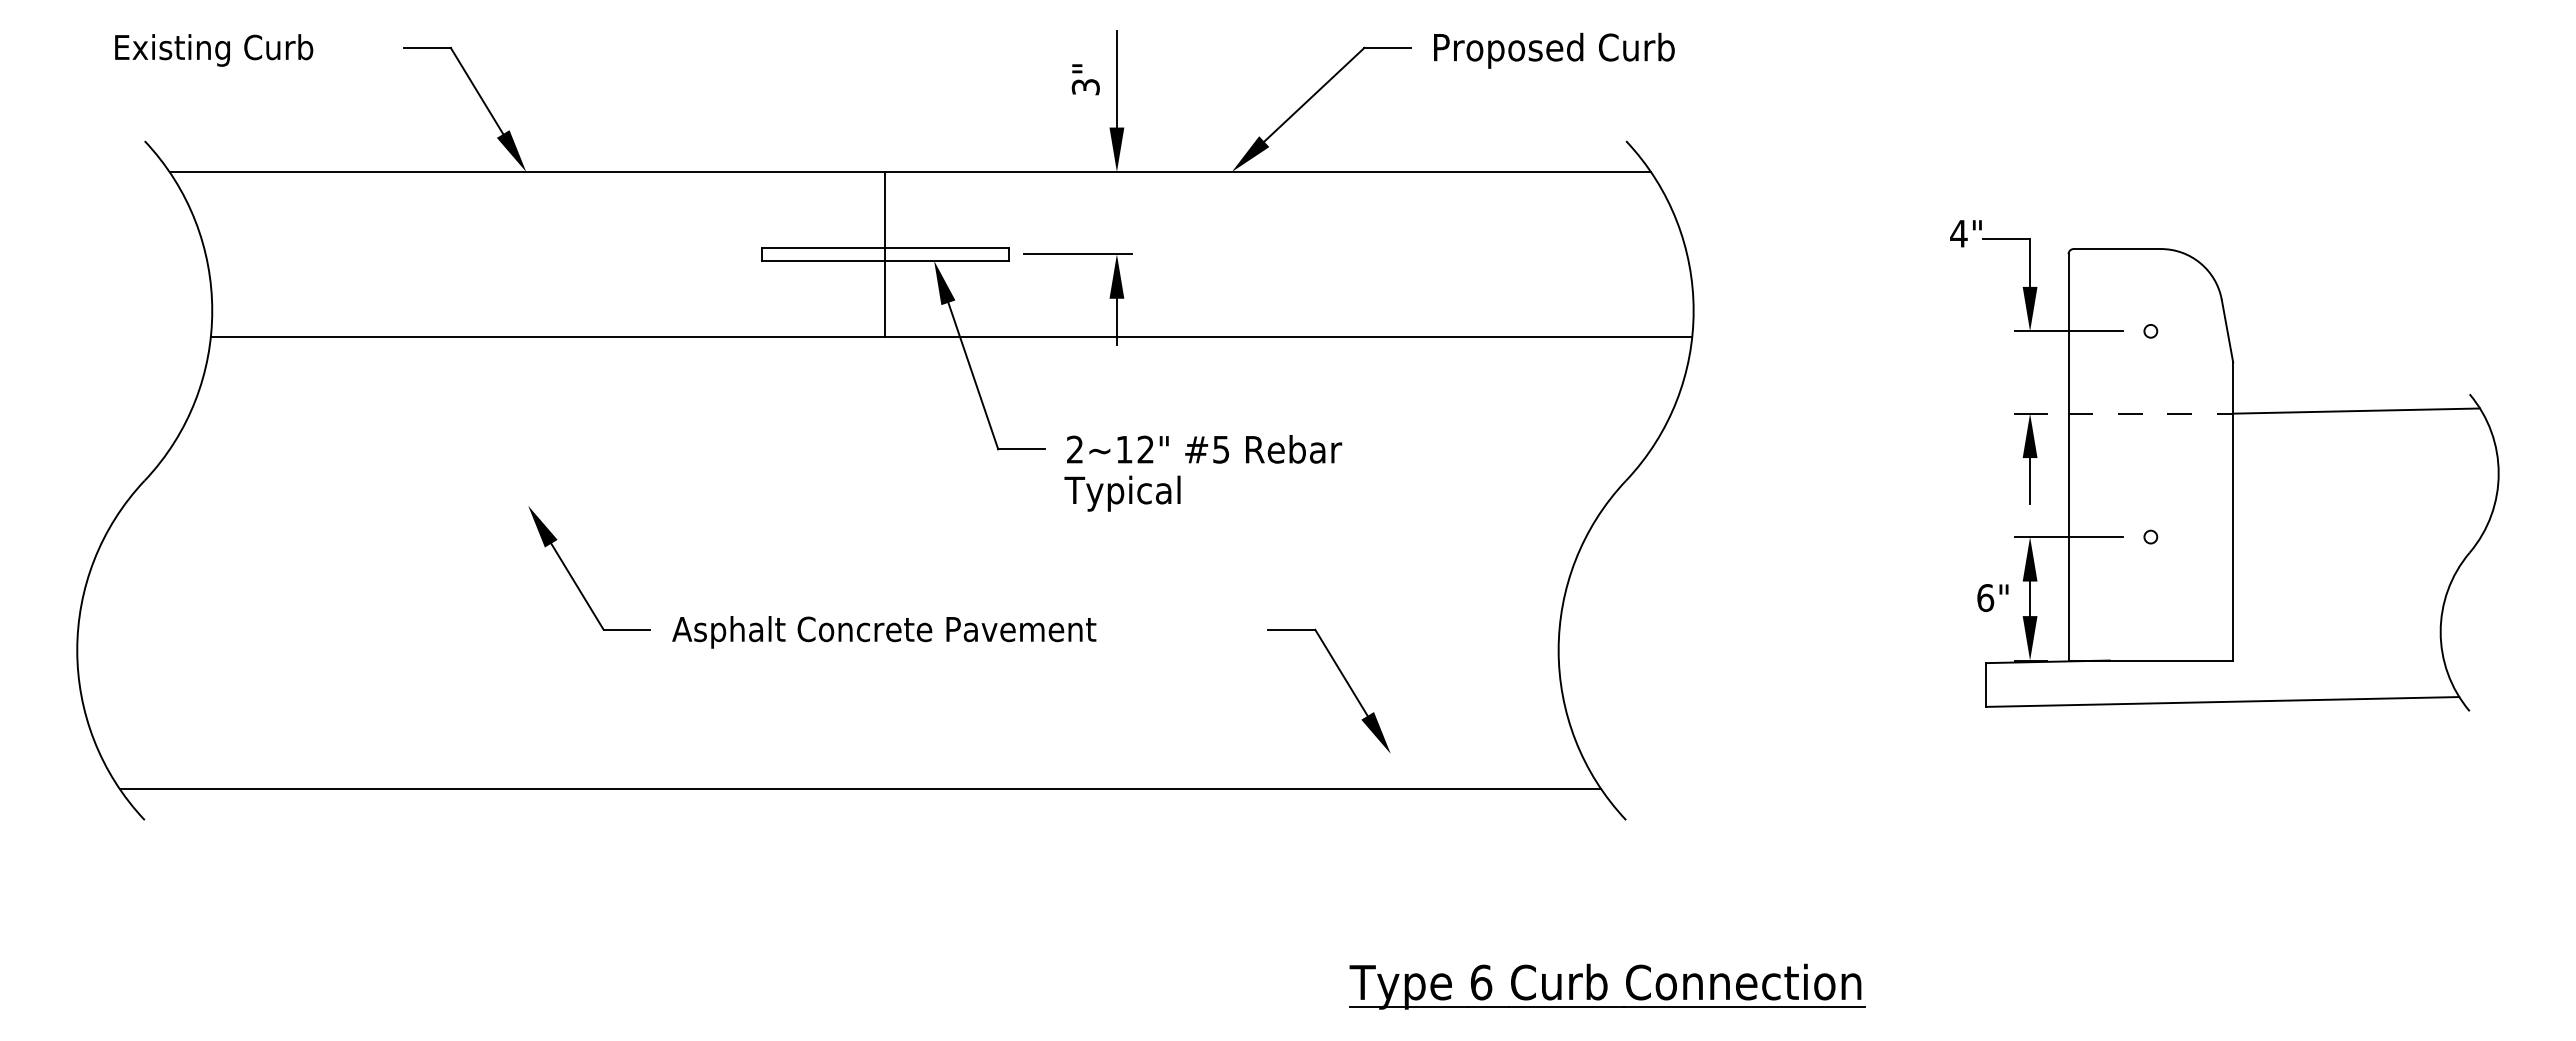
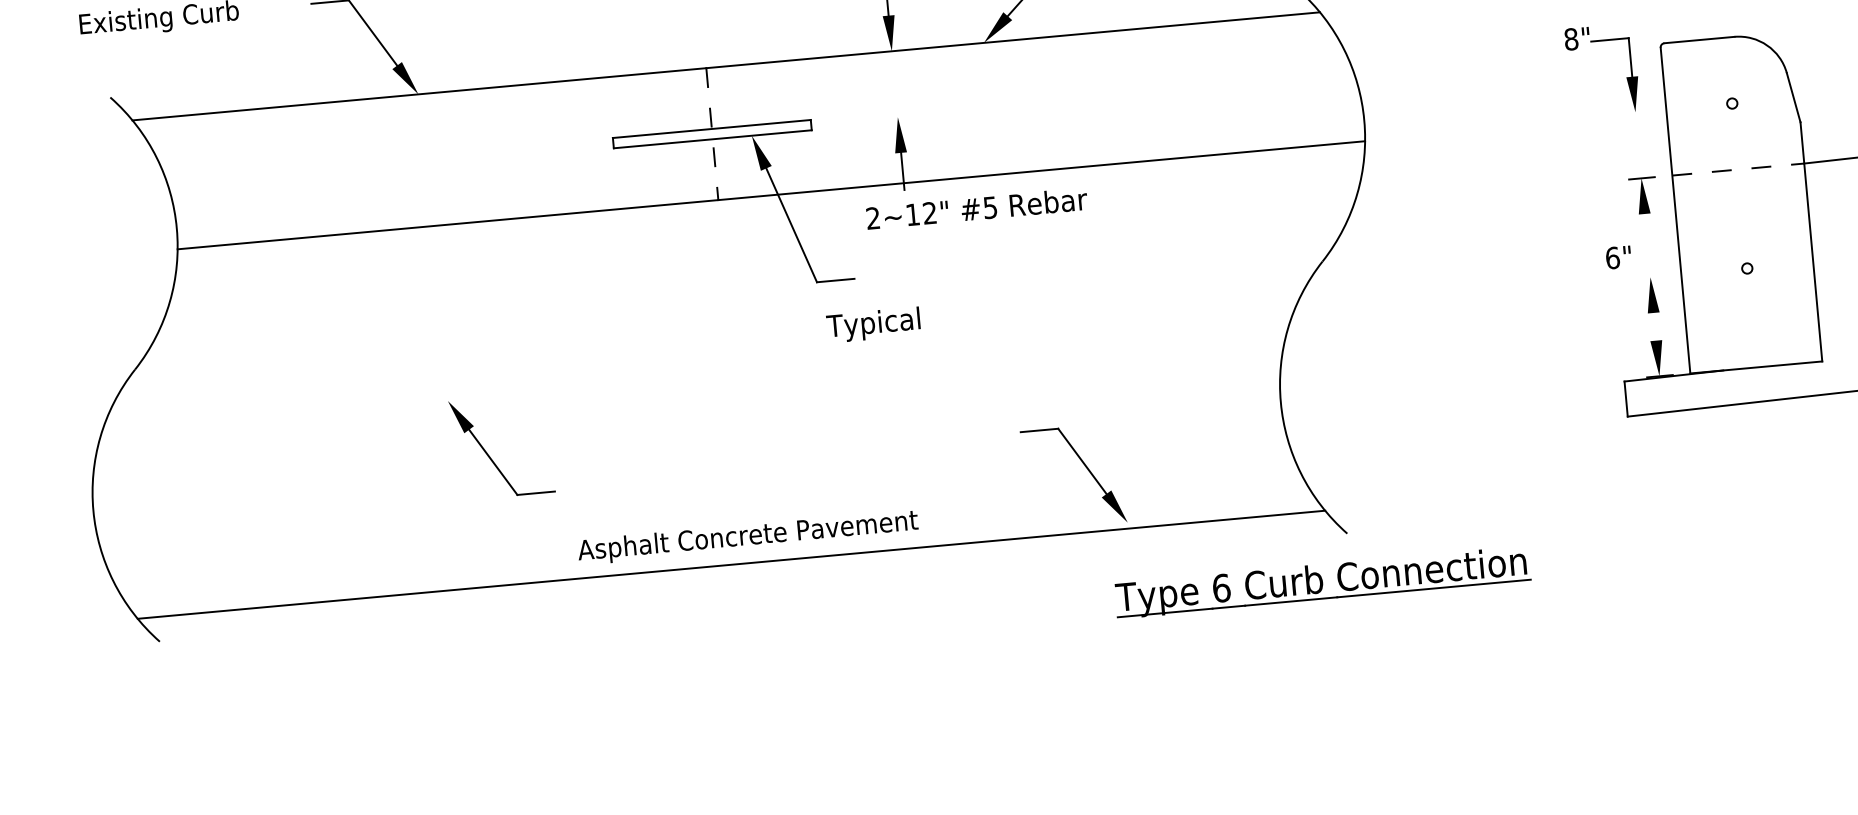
text: (1958, 233) -> (1570, 39), 4" -> 8"
line: (885, 254) -> (712, 134), solid -> dashed
line: (1078, 254) -> (867, 120), removed
line: (2068, 331) -> (1666, 109), removed
text: (1204, 449) -> (976, 208), moved
line: (2030, 481) -> (1646, 232), removed
text: (1122, 493) -> (873, 324), moved
line: (2068, 537) -> (1681, 274), removed
part: (574, 579) -> (490, 456), moved
text: (1992, 598) -> (1618, 257), moved
line: (2030, 598) -> (1655, 326), removed
text: (884, 632) -> (748, 537), moved
part: (1343, 678) -> (1084, 465), moved
part: (1607, 986) -> (1322, 582), moved

